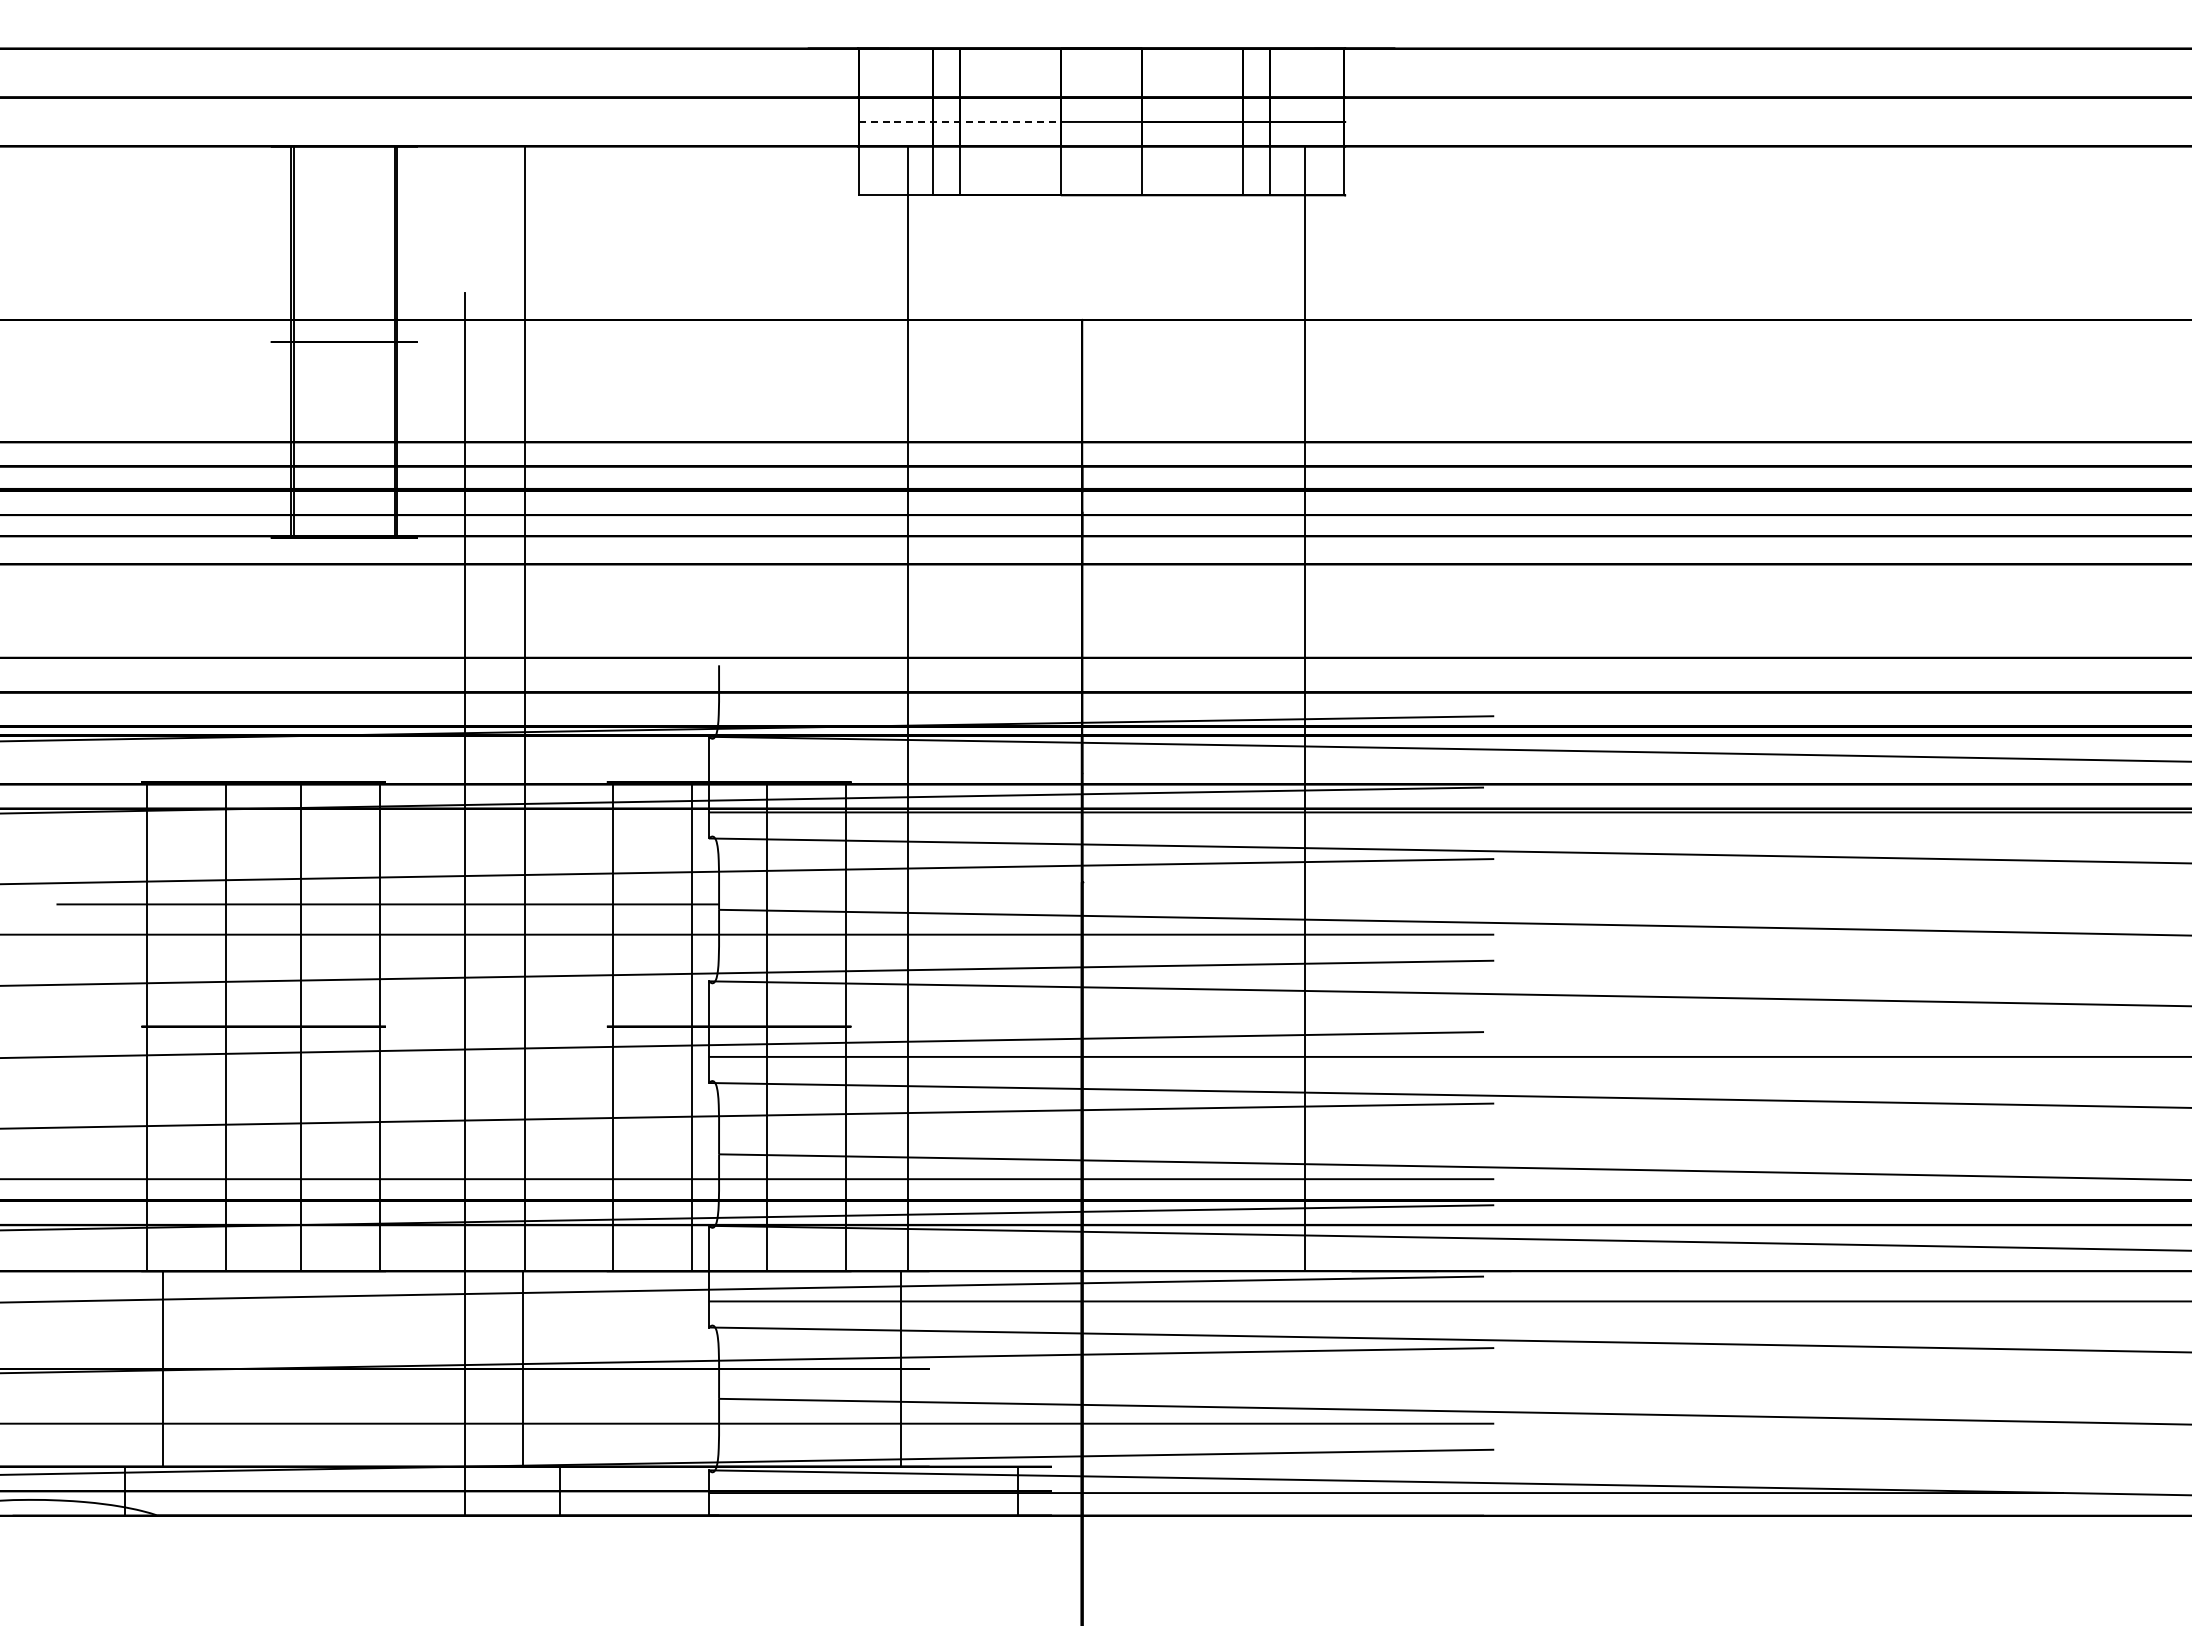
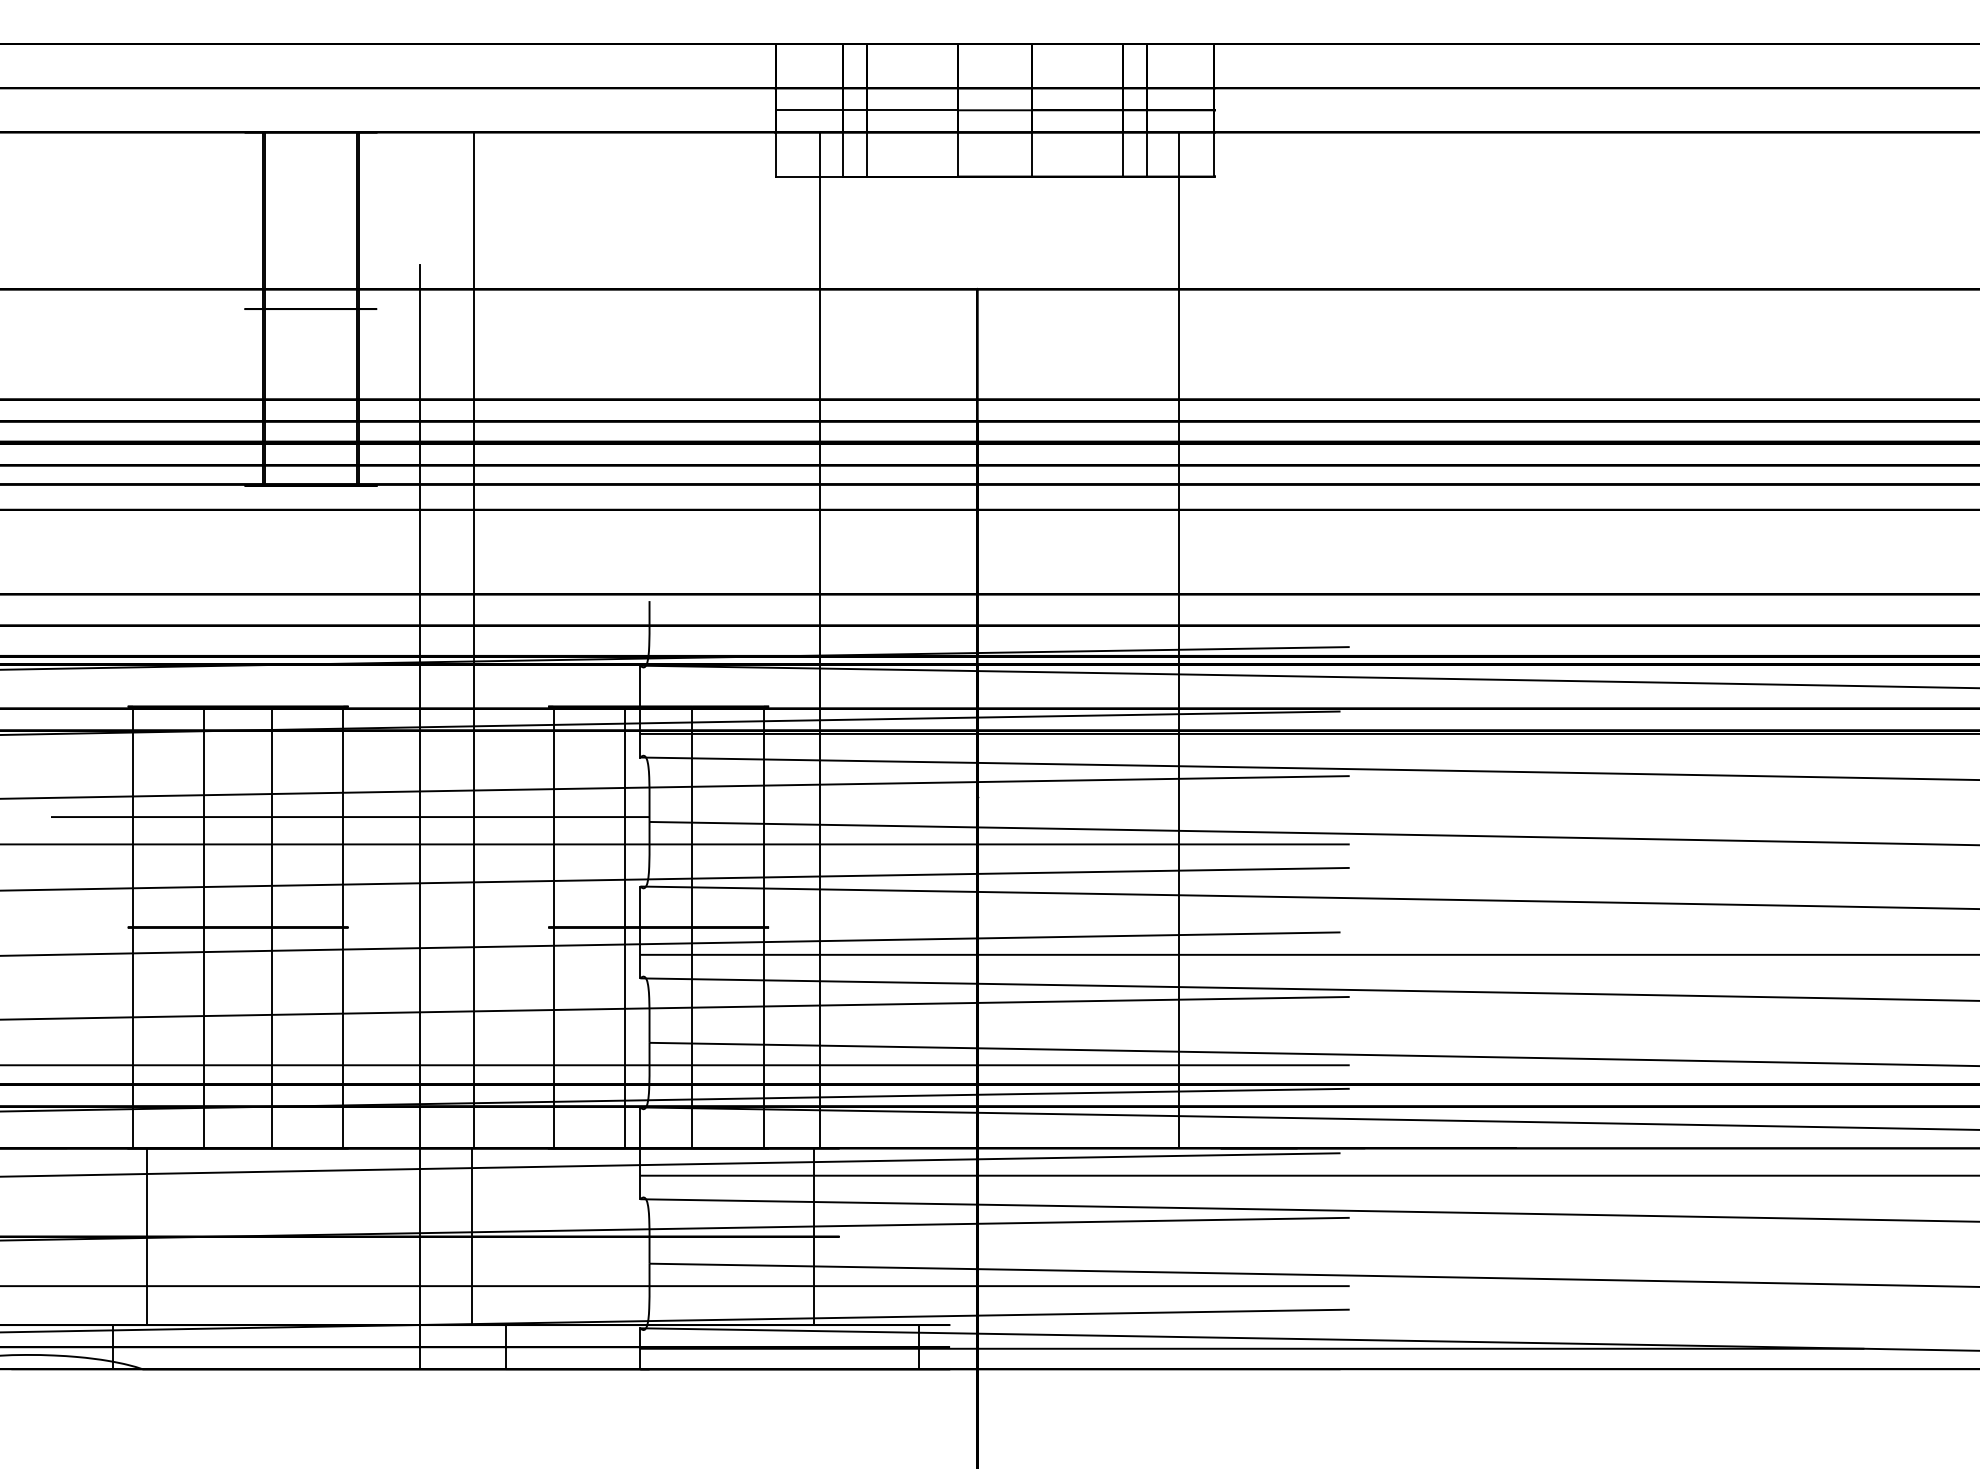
line: (960, 121) -> (867, 109), dashed -> solid

